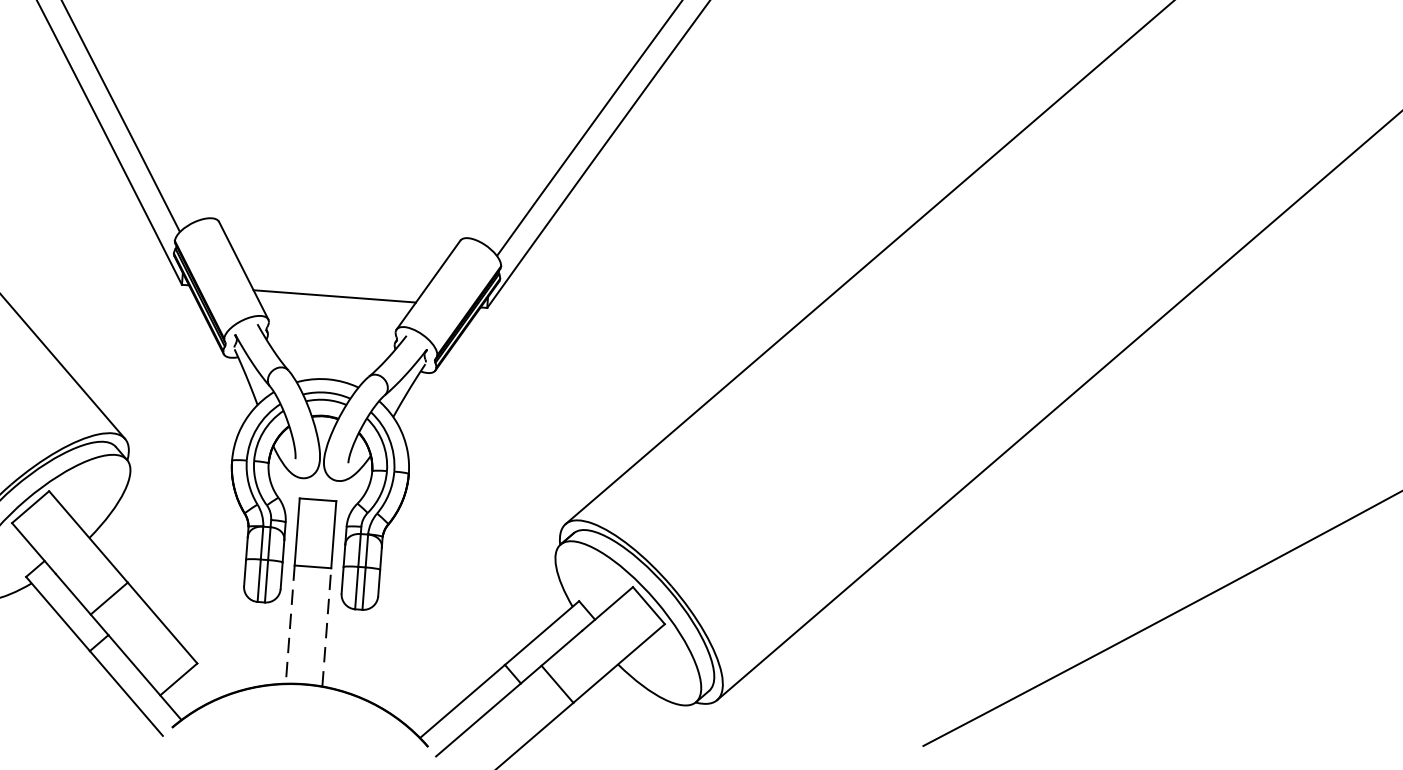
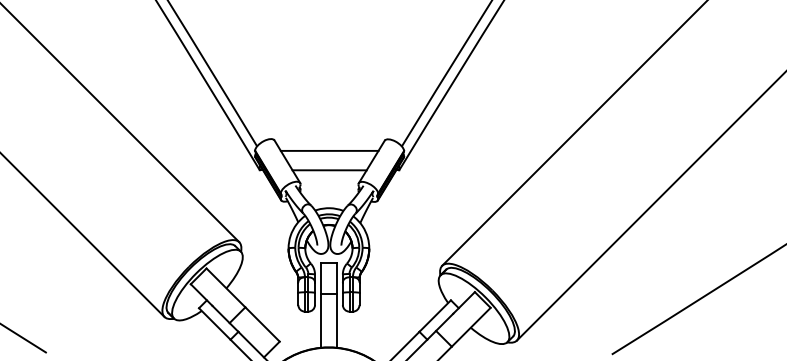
line: (337, 252) -> (329, 150), added
line: (290, 623) -> (320, 320), dashed -> solid
line: (327, 626) -> (337, 320), dashed -> solid

